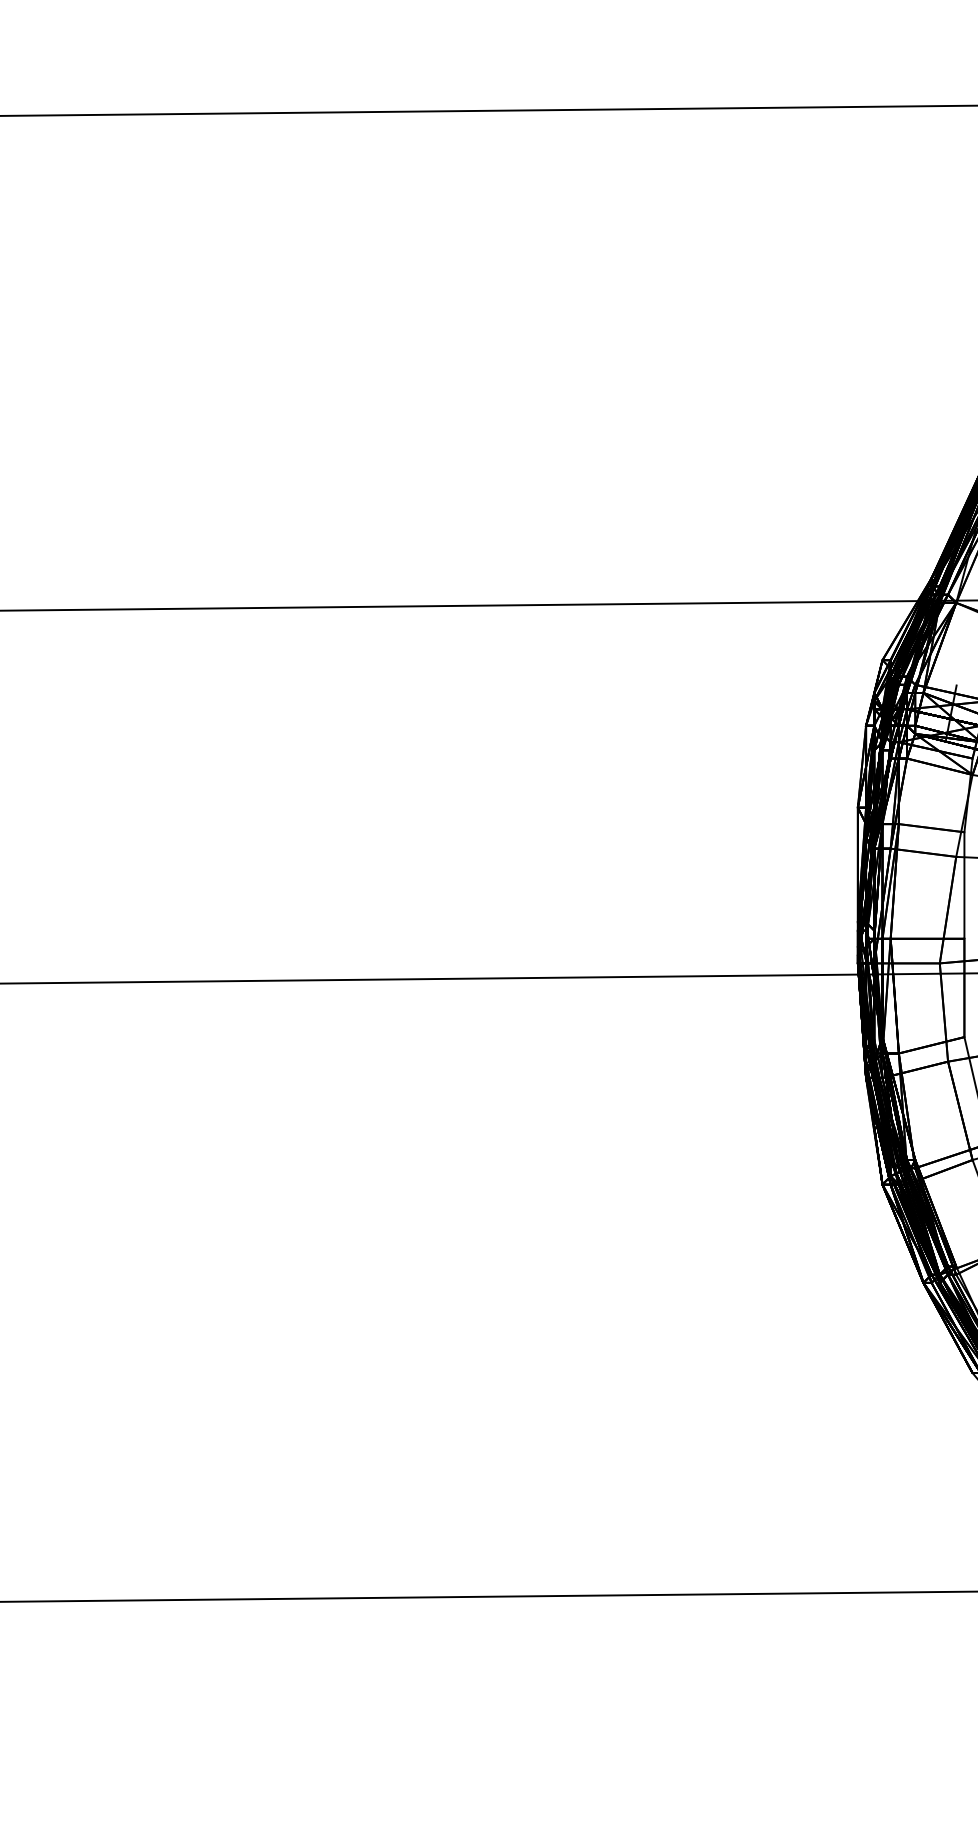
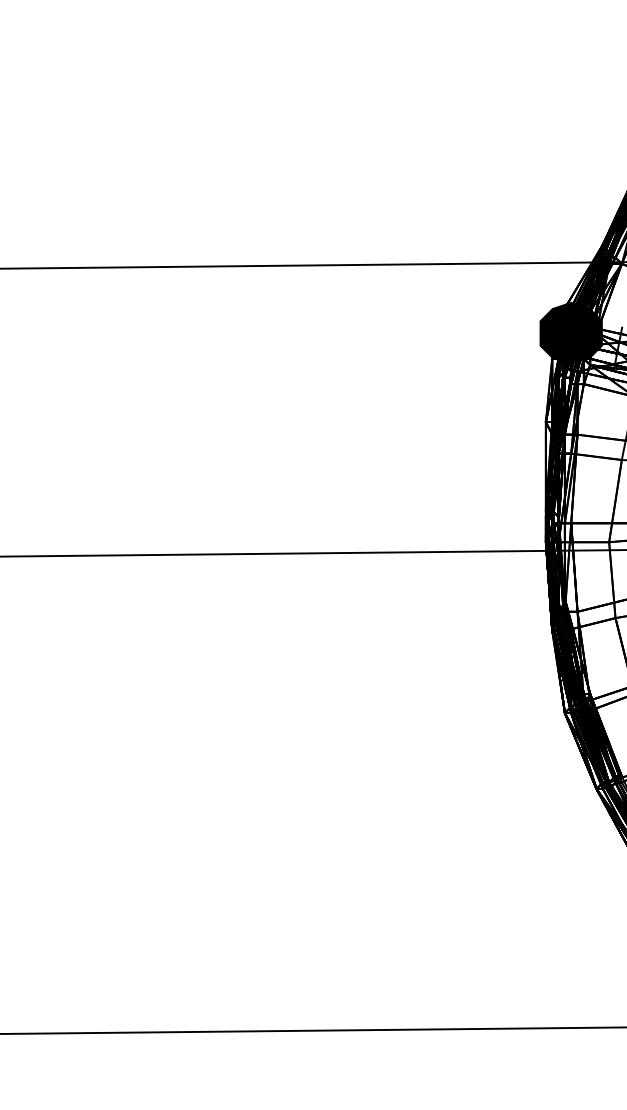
fill: (890, 692) -> (571, 333), added

